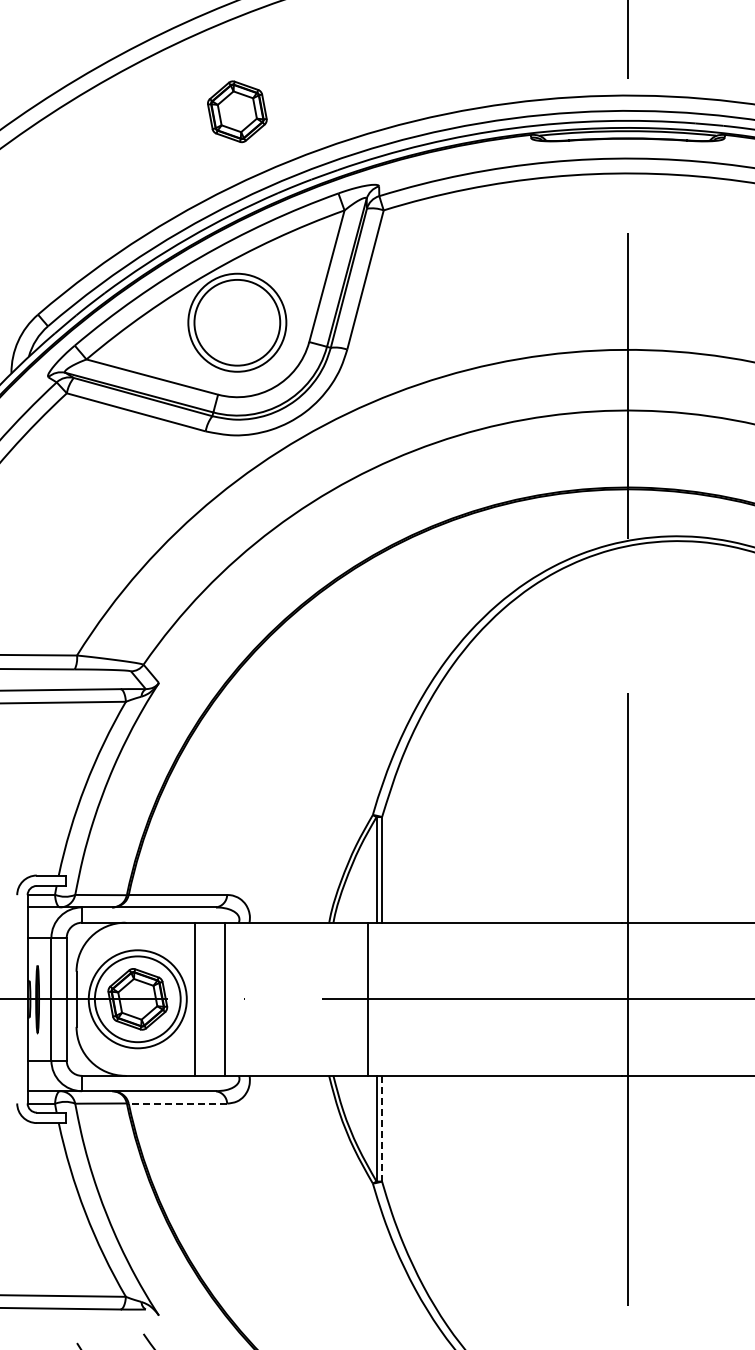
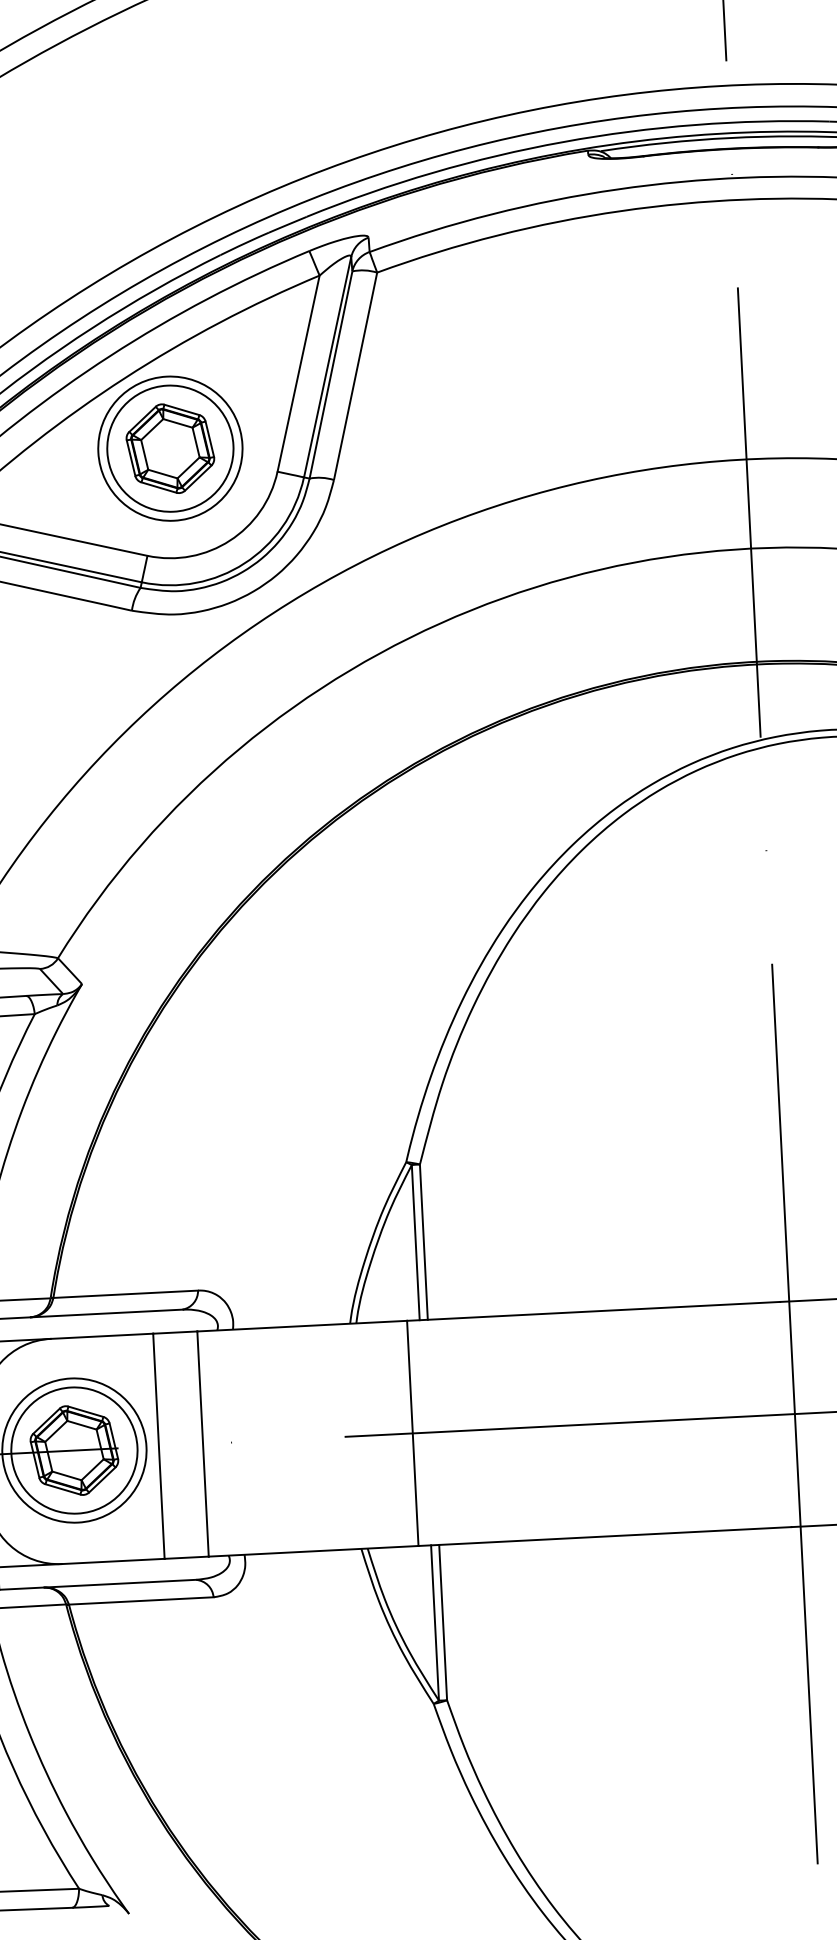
part: (237, 111) -> (170, 448), moved
line: (177, 1103) -> (140, 1600), dashed -> solid
line: (382, 1128) -> (443, 1622), dashed -> solid

